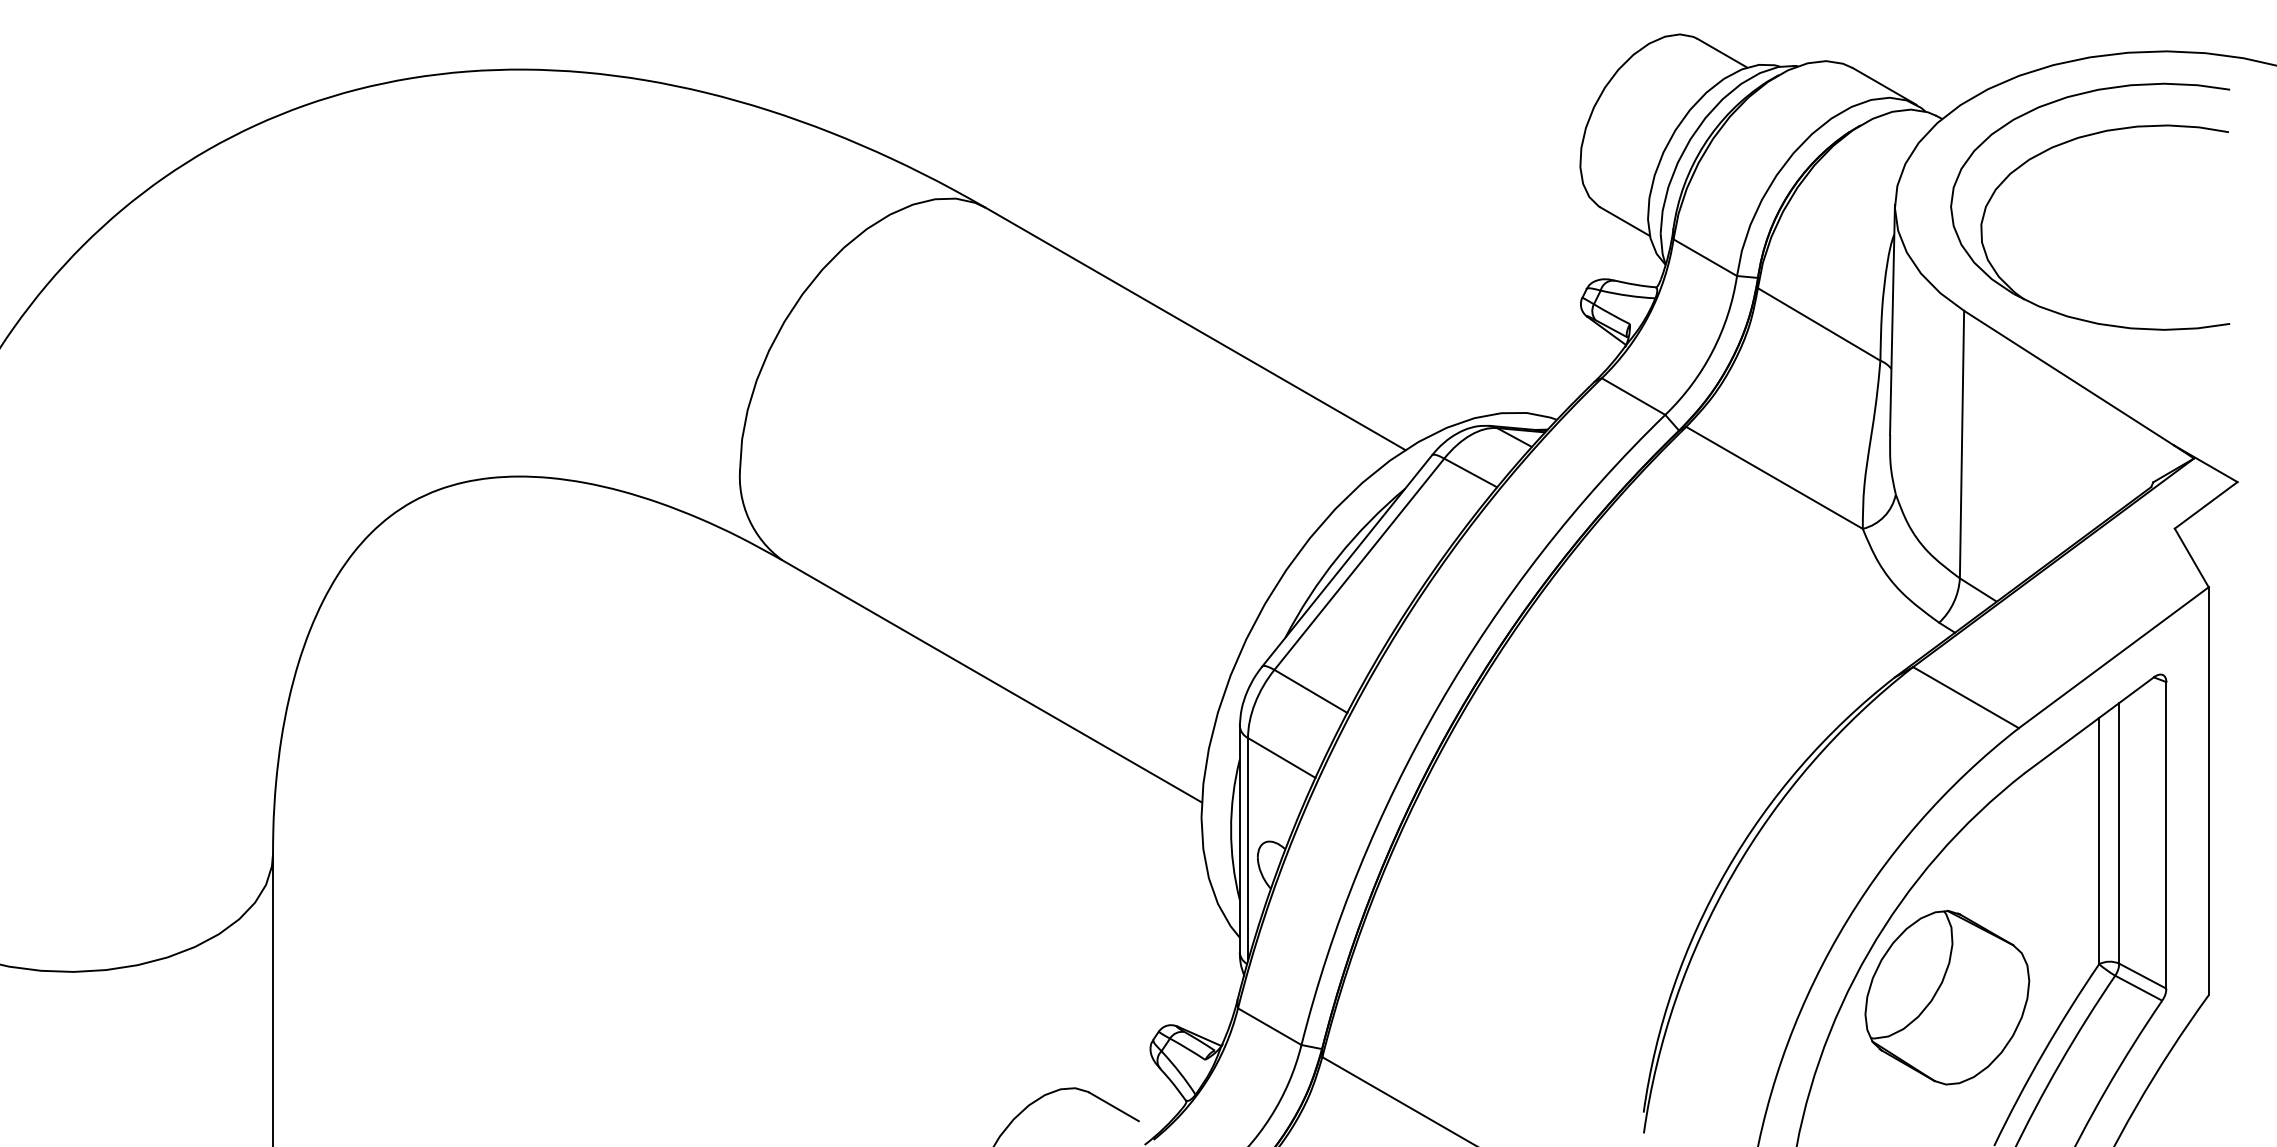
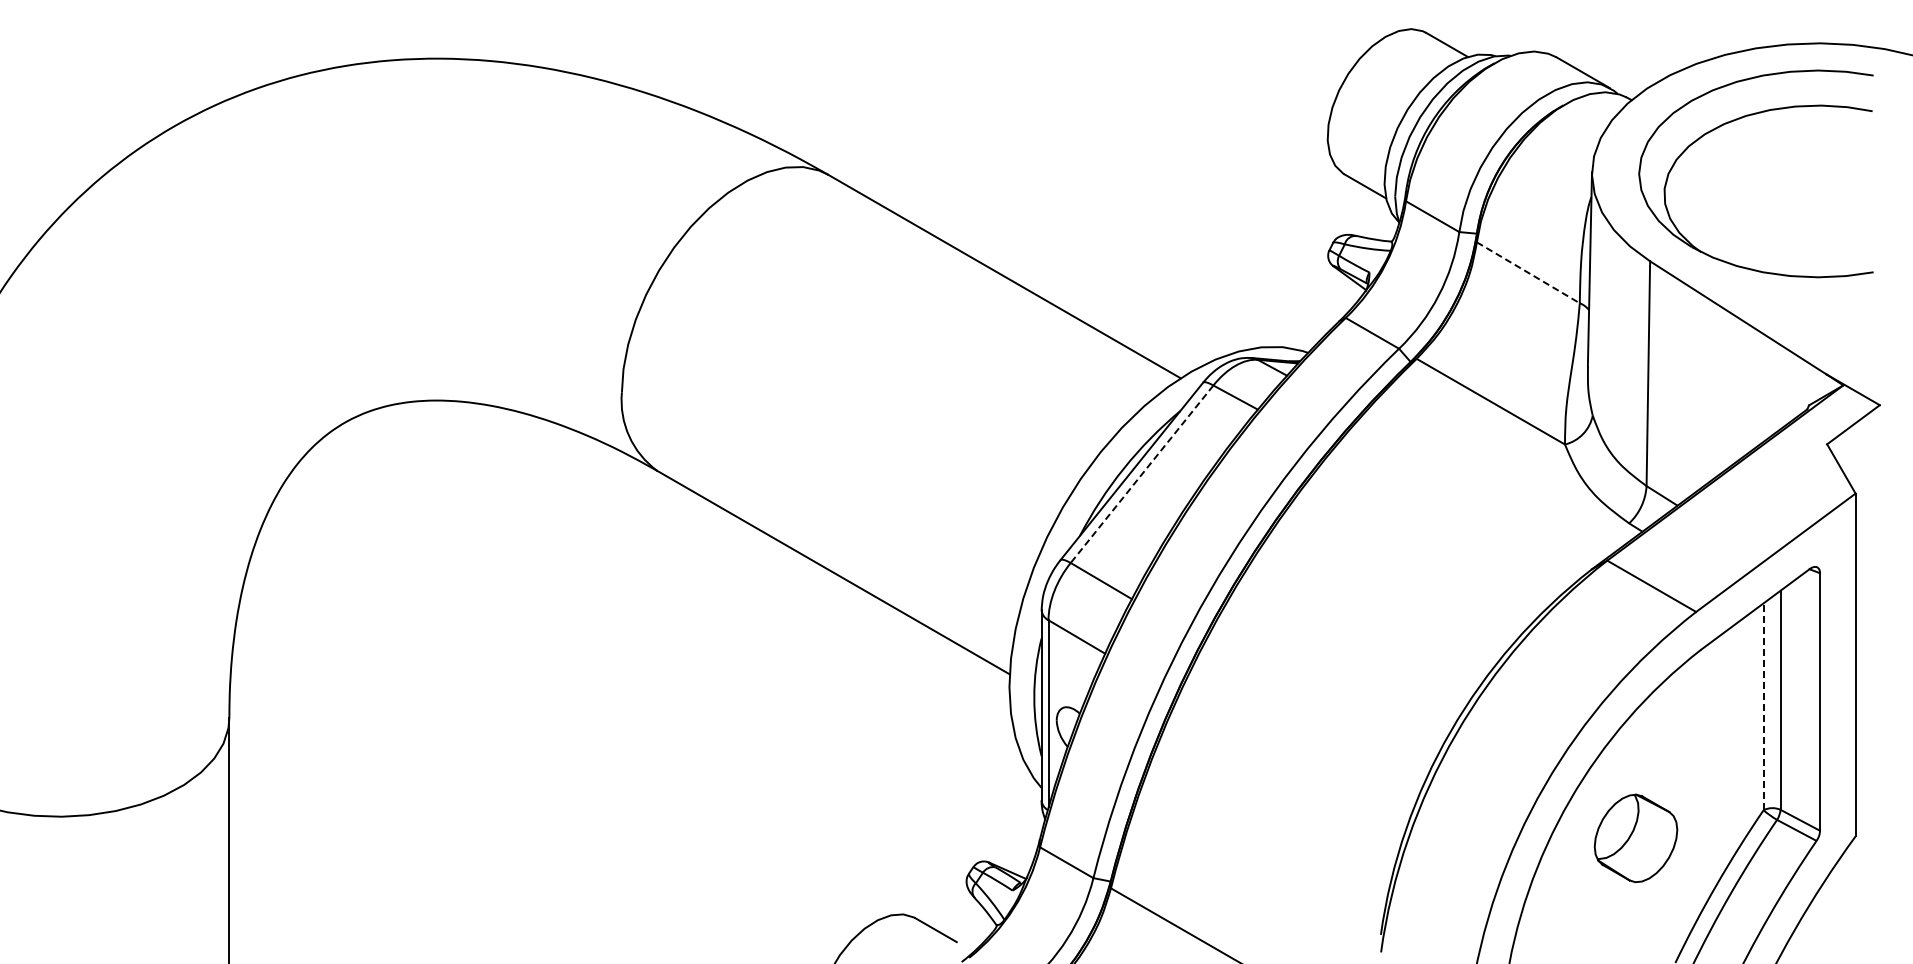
line: (1819, 324) -> (1528, 272), solid -> dashed
line: (1359, 564) -> (1142, 474), solid -> dashed
line: (2099, 840) -> (1763, 706), solid -> dashed
part: (1946, 997) -> (1635, 838), size x0.6

